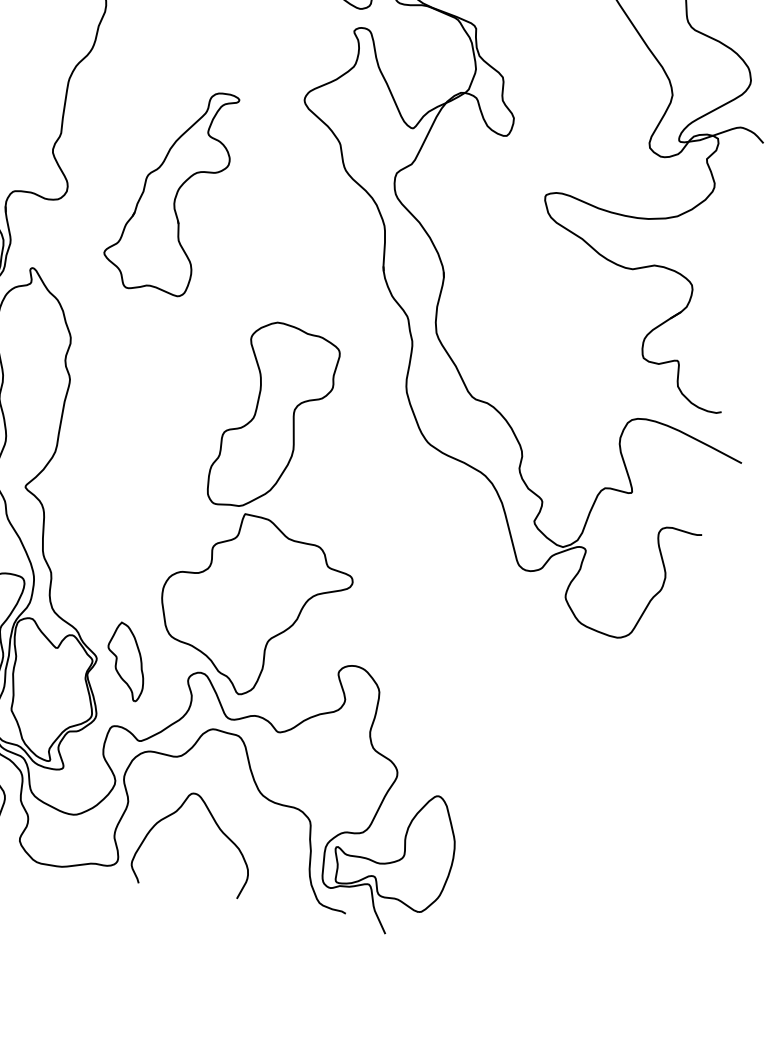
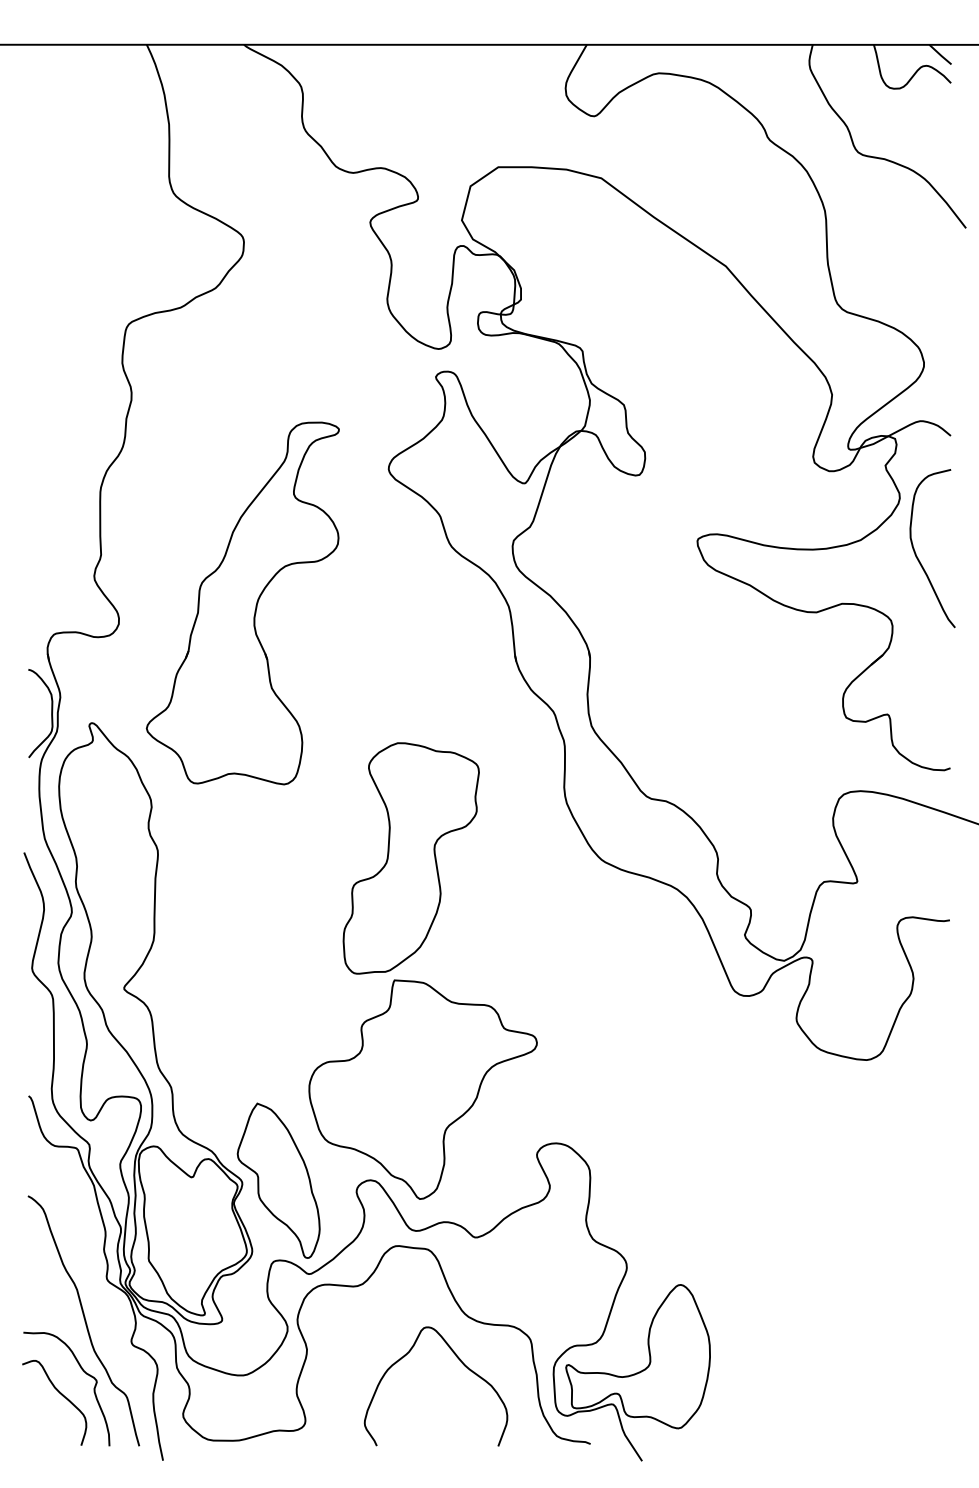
part: (169, 190) -> (242, 603), size x1.43
curve: (721, 234) -> (916, 553), added
part: (126, 661) -> (278, 1180), size x1.67
curve: (218, 828) -> (462, 1364), moved

